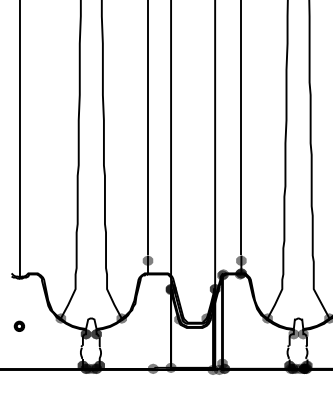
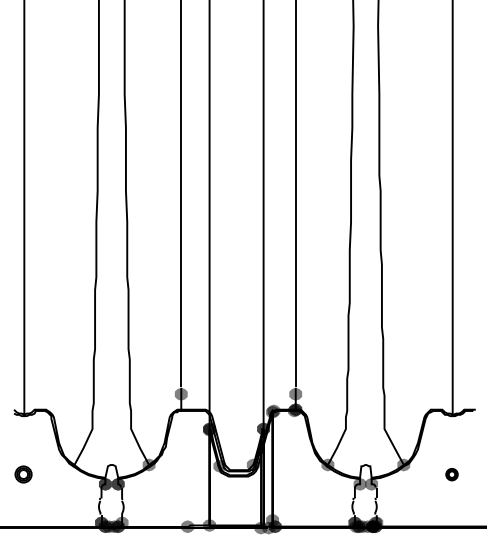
fill: (60, 318) -> (74, 464), removed
part: (19, 326) -> (23, 474), size x1.4
fill: (99, 365) -> (121, 522), removed

